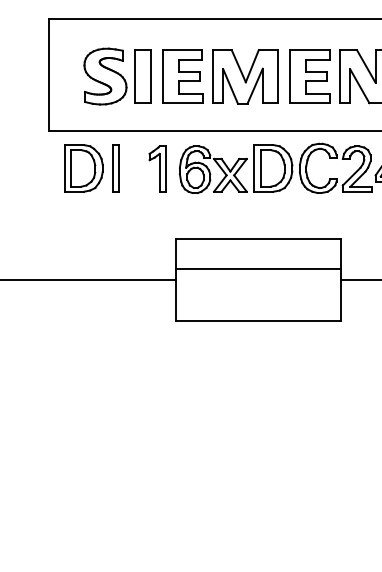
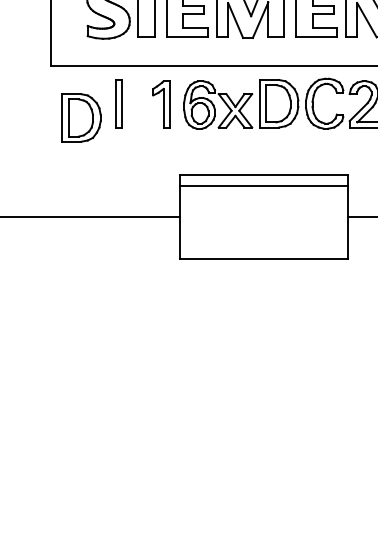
part: (83, 168) -> (81, 118), moved
line: (257, 269) -> (262, 186), moved

